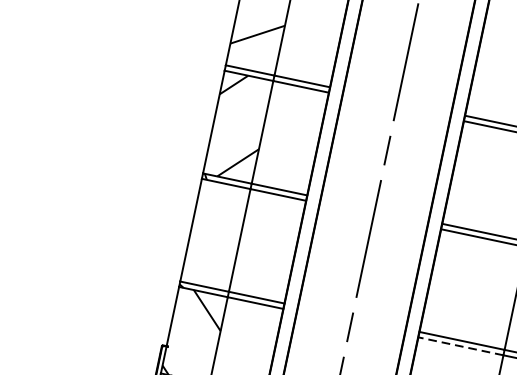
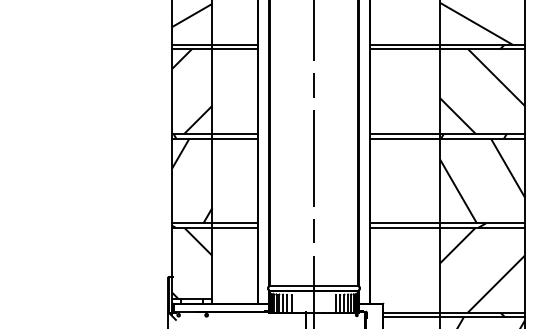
hatch: (215, 234) -> (192, 180), added
line: (460, 345) -> (404, 227), dashed -> solid

